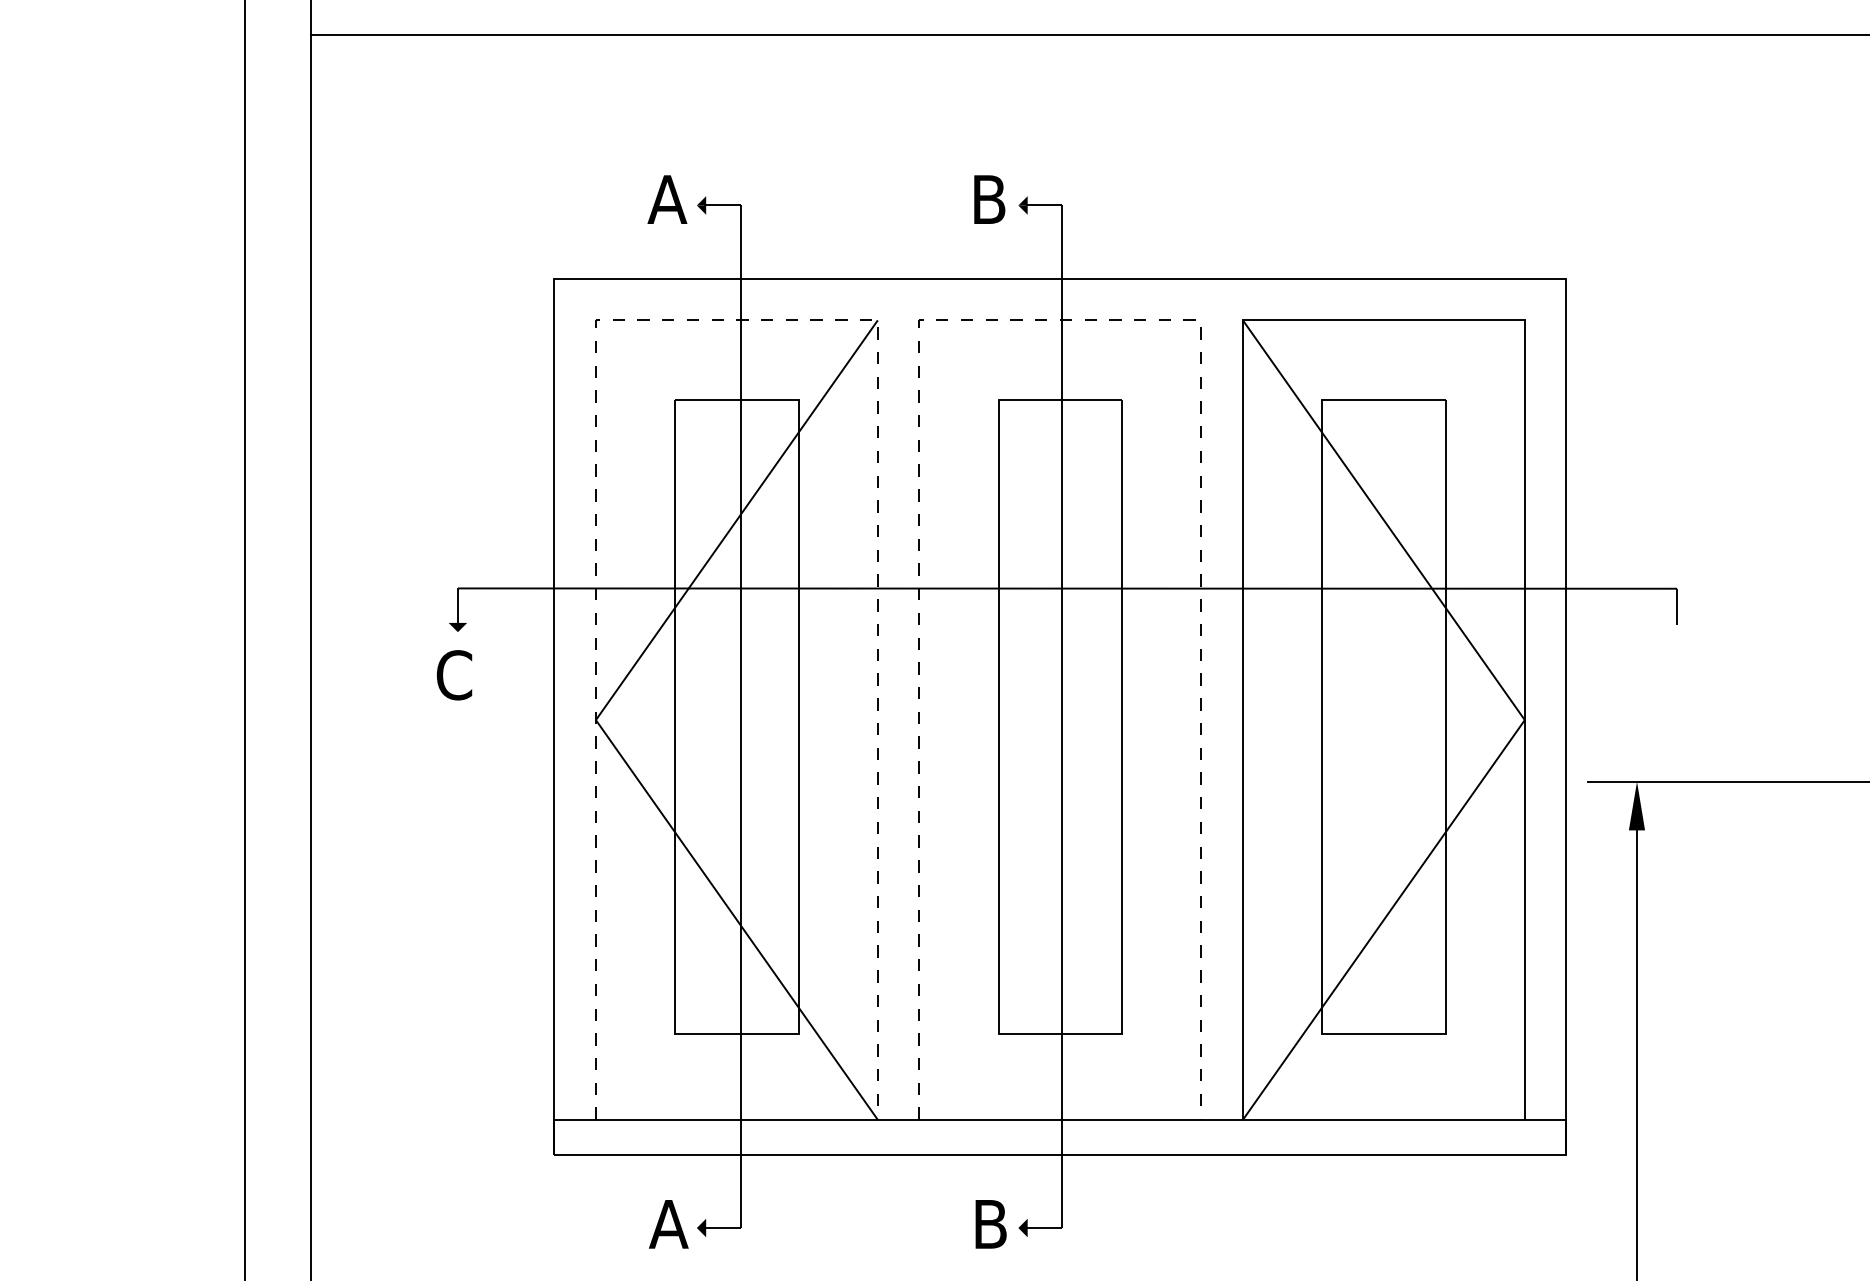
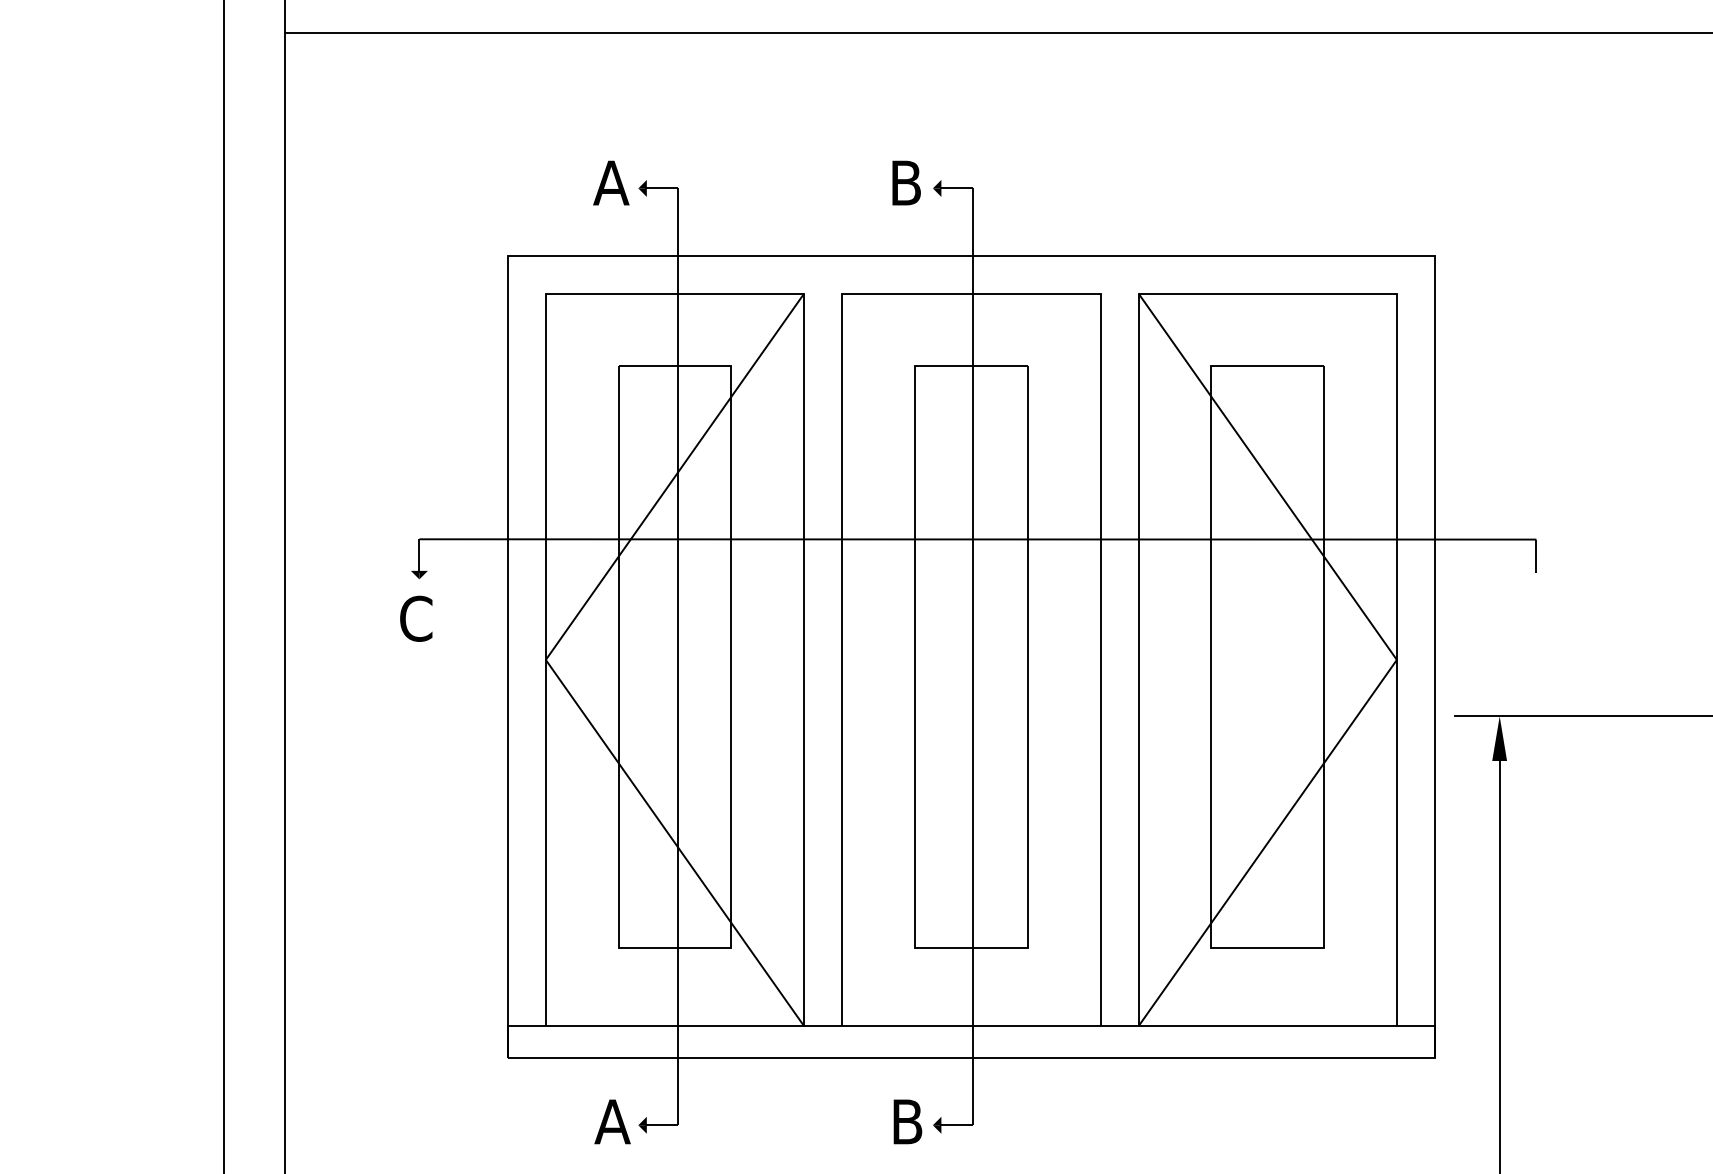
line: (736, 320) -> (674, 293), dashed -> solid
line: (1060, 320) -> (971, 293), dashed -> solid

